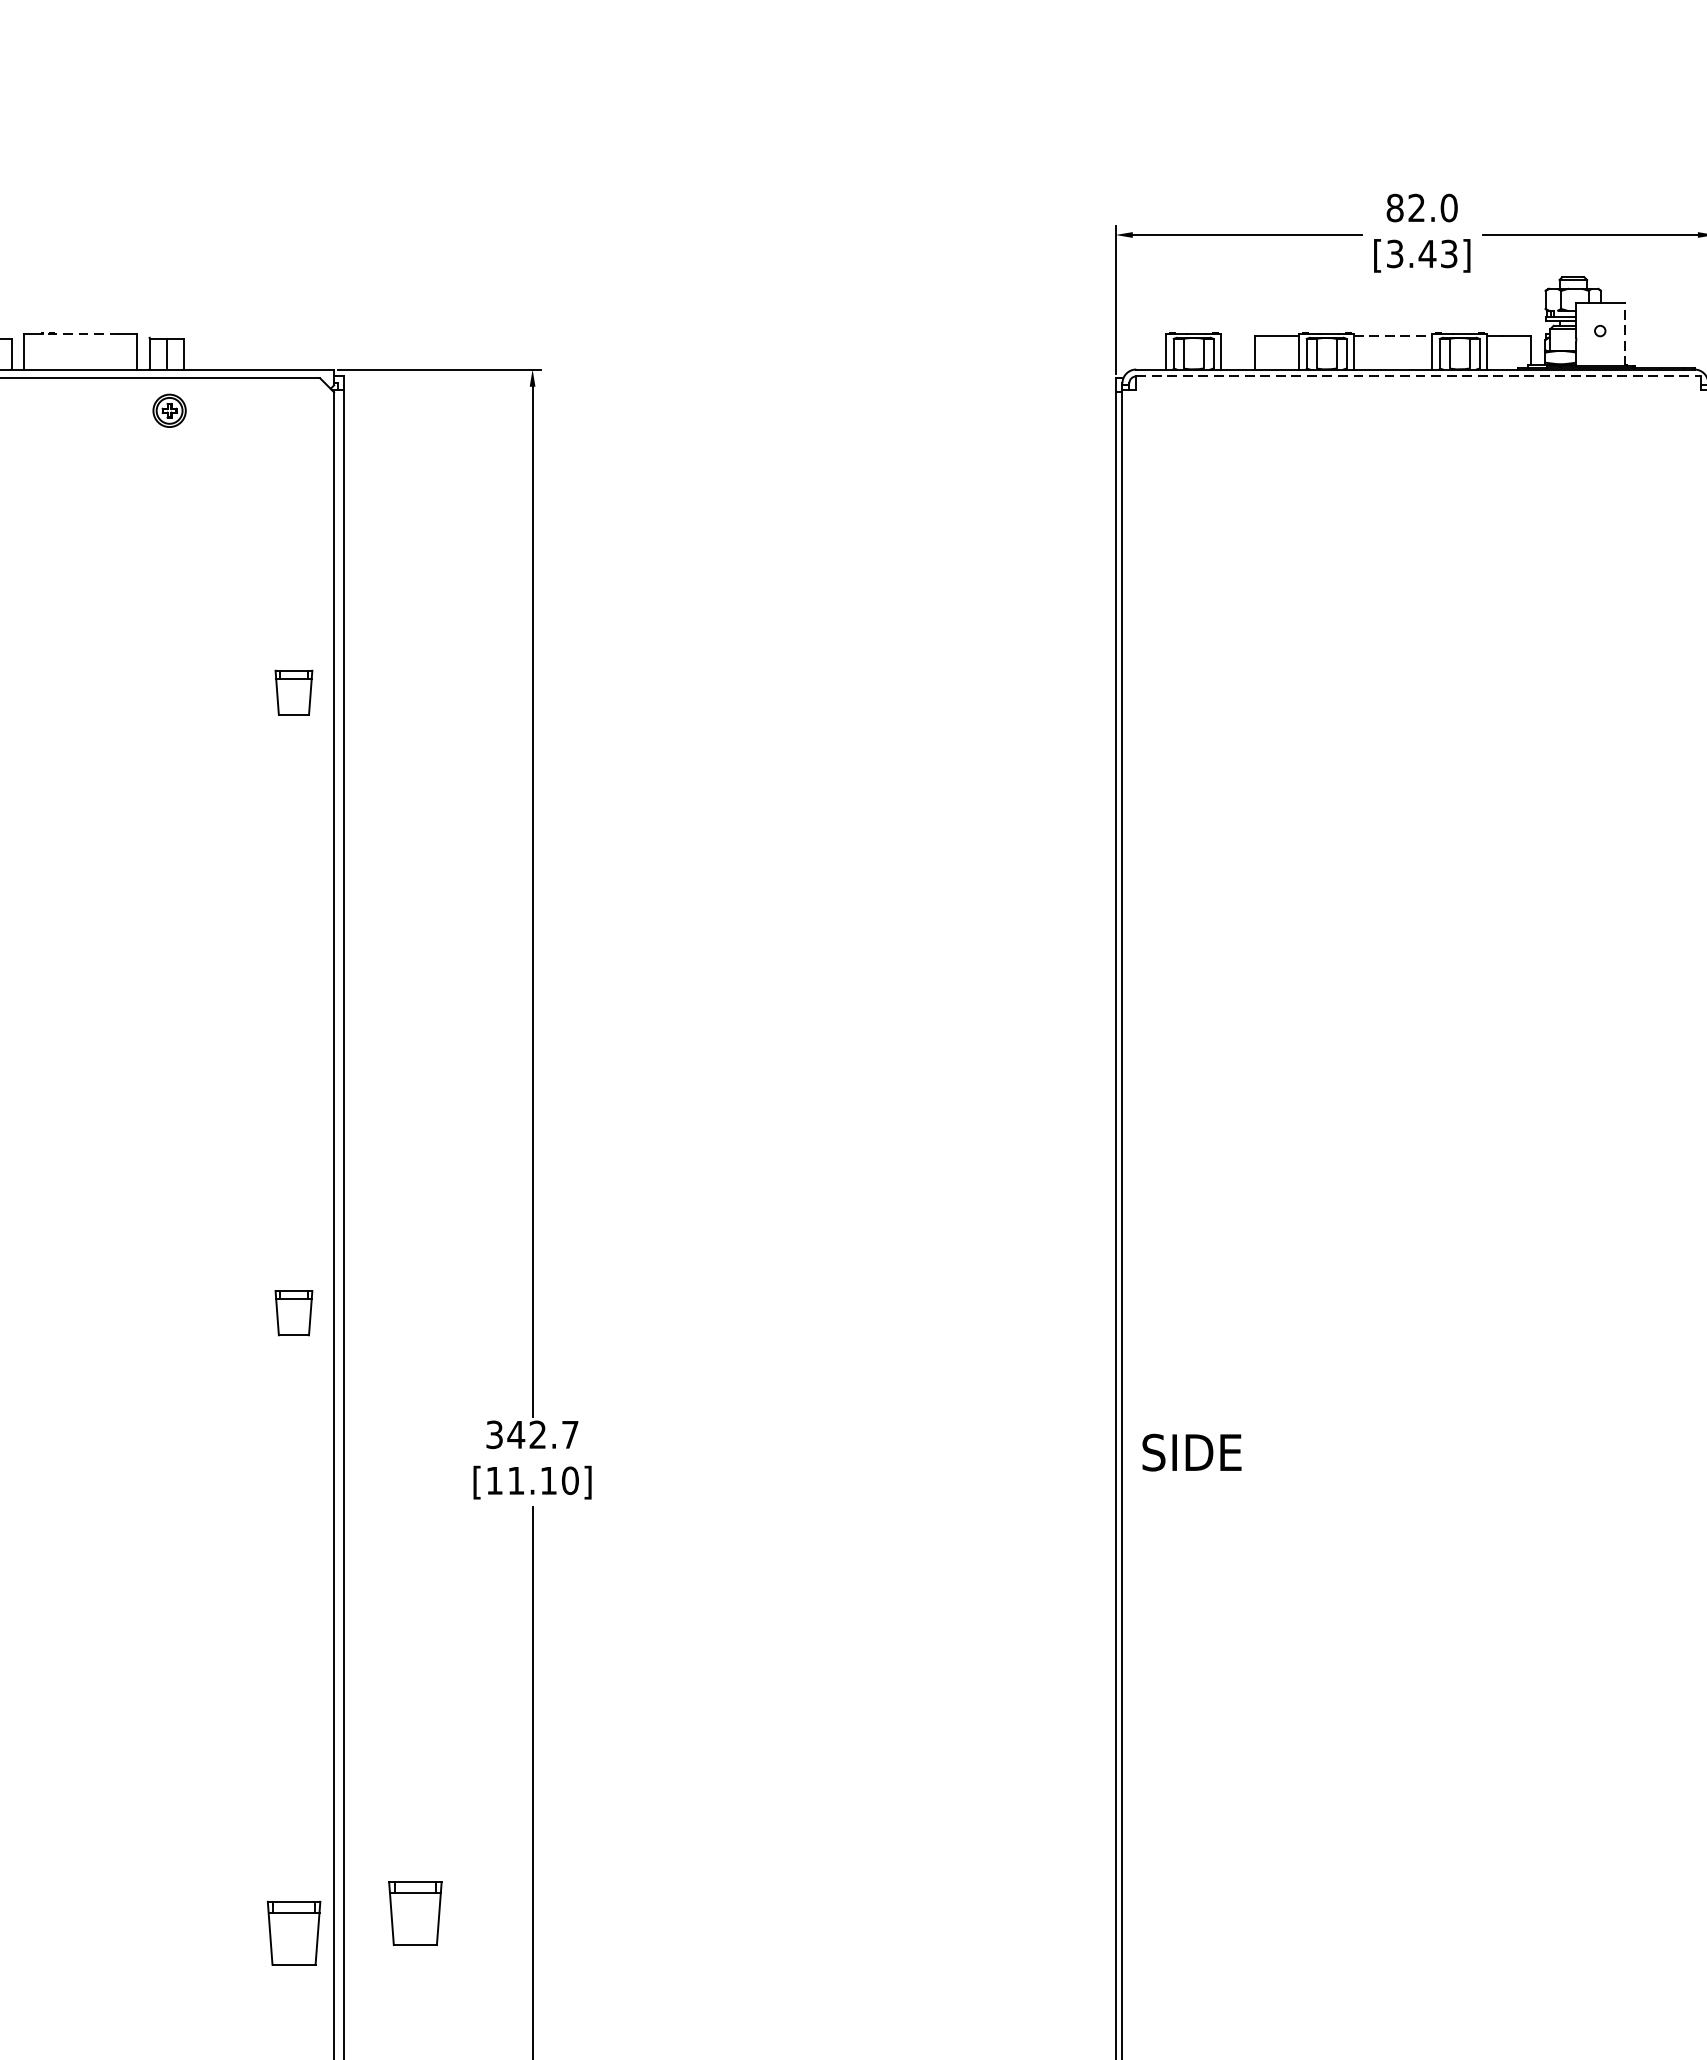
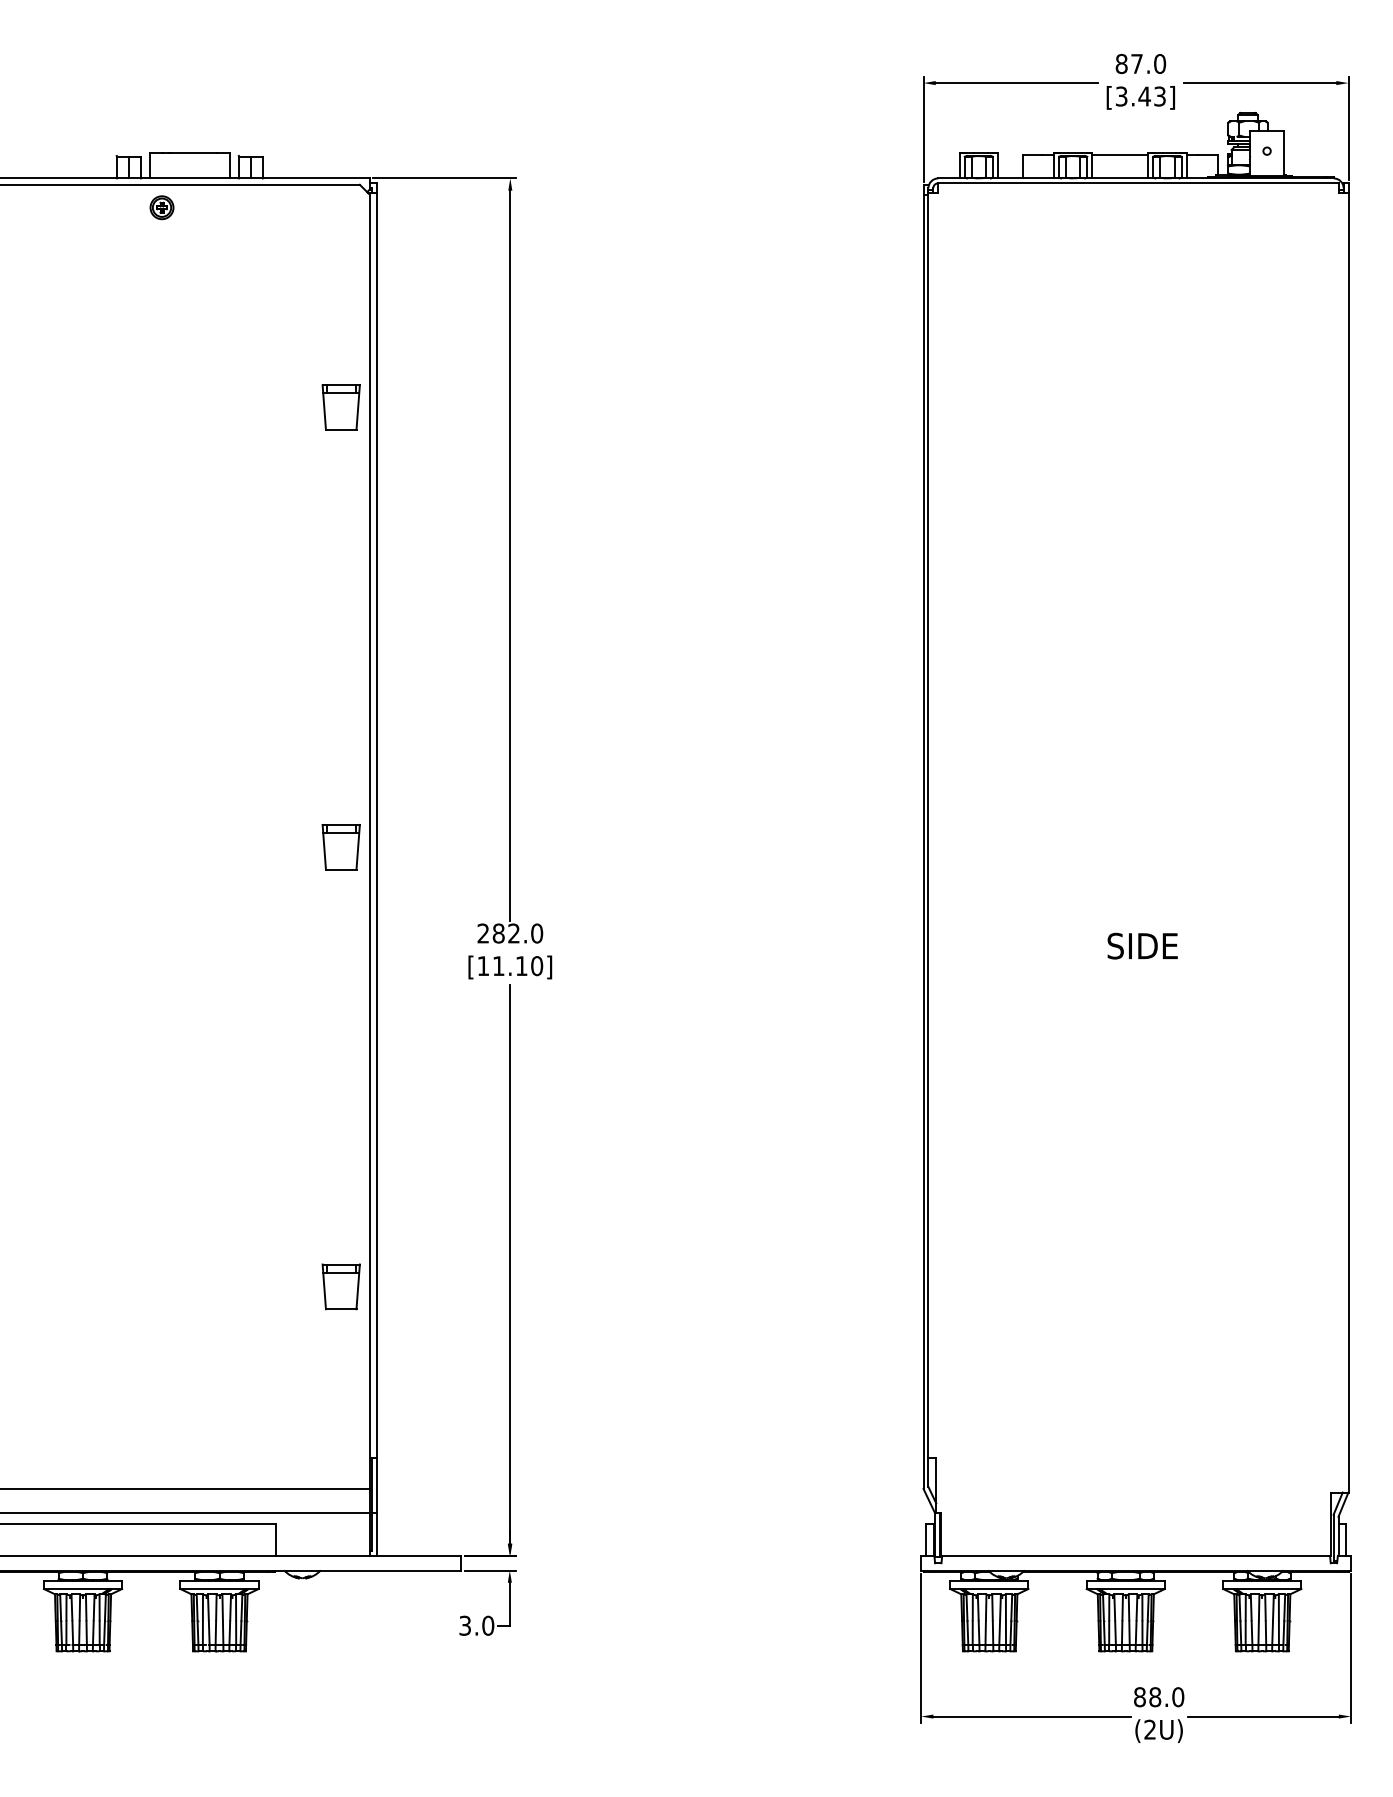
text: (1416, 207) -> (1136, 63), 82.0 -> 87.0
line: (79, 334) -> (189, 153), dashed -> solid
line: (1624, 334) -> (1284, 153), dashed -> solid
line: (1393, 337) -> (1120, 155), dashed -> solid
line: (1418, 376) -> (1138, 183), dashed -> solid
part: (168, 410) -> (161, 207), moved
part: (293, 692) -> (340, 407), size x1.43
part: (293, 1313) -> (340, 847), size x1.43
text: (532, 1434) -> (510, 933), 342.7 -> 282.0
text: (1191, 1451) -> (1142, 945), moved
part: (414, 1913) -> (426, 1272), removed

